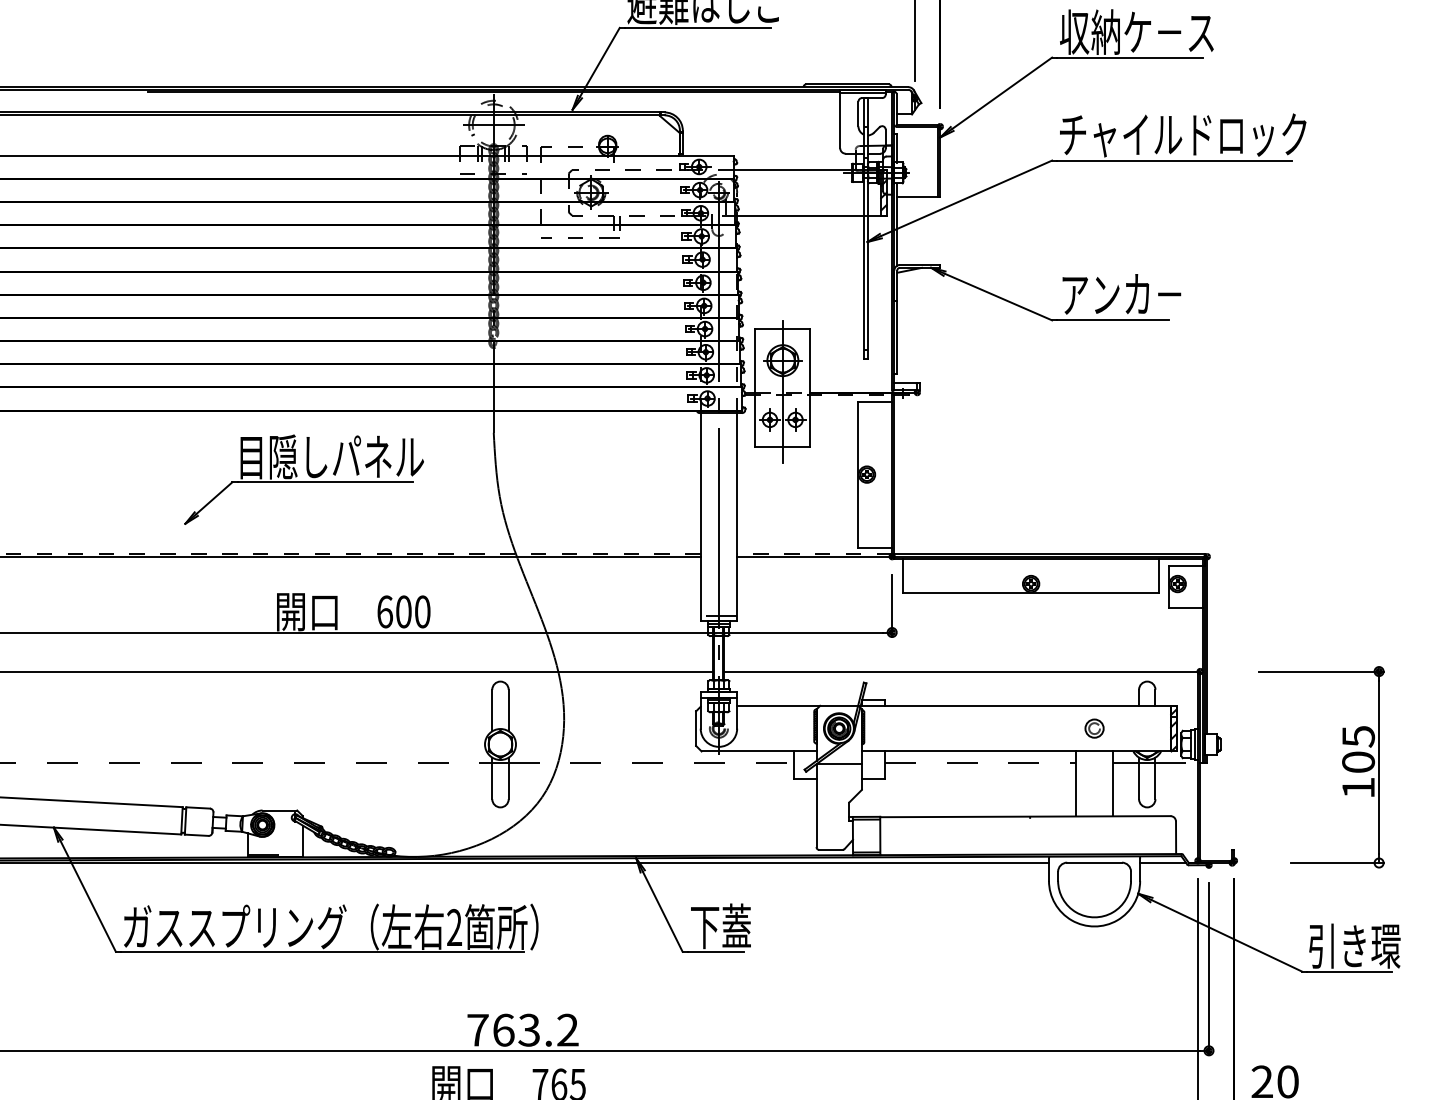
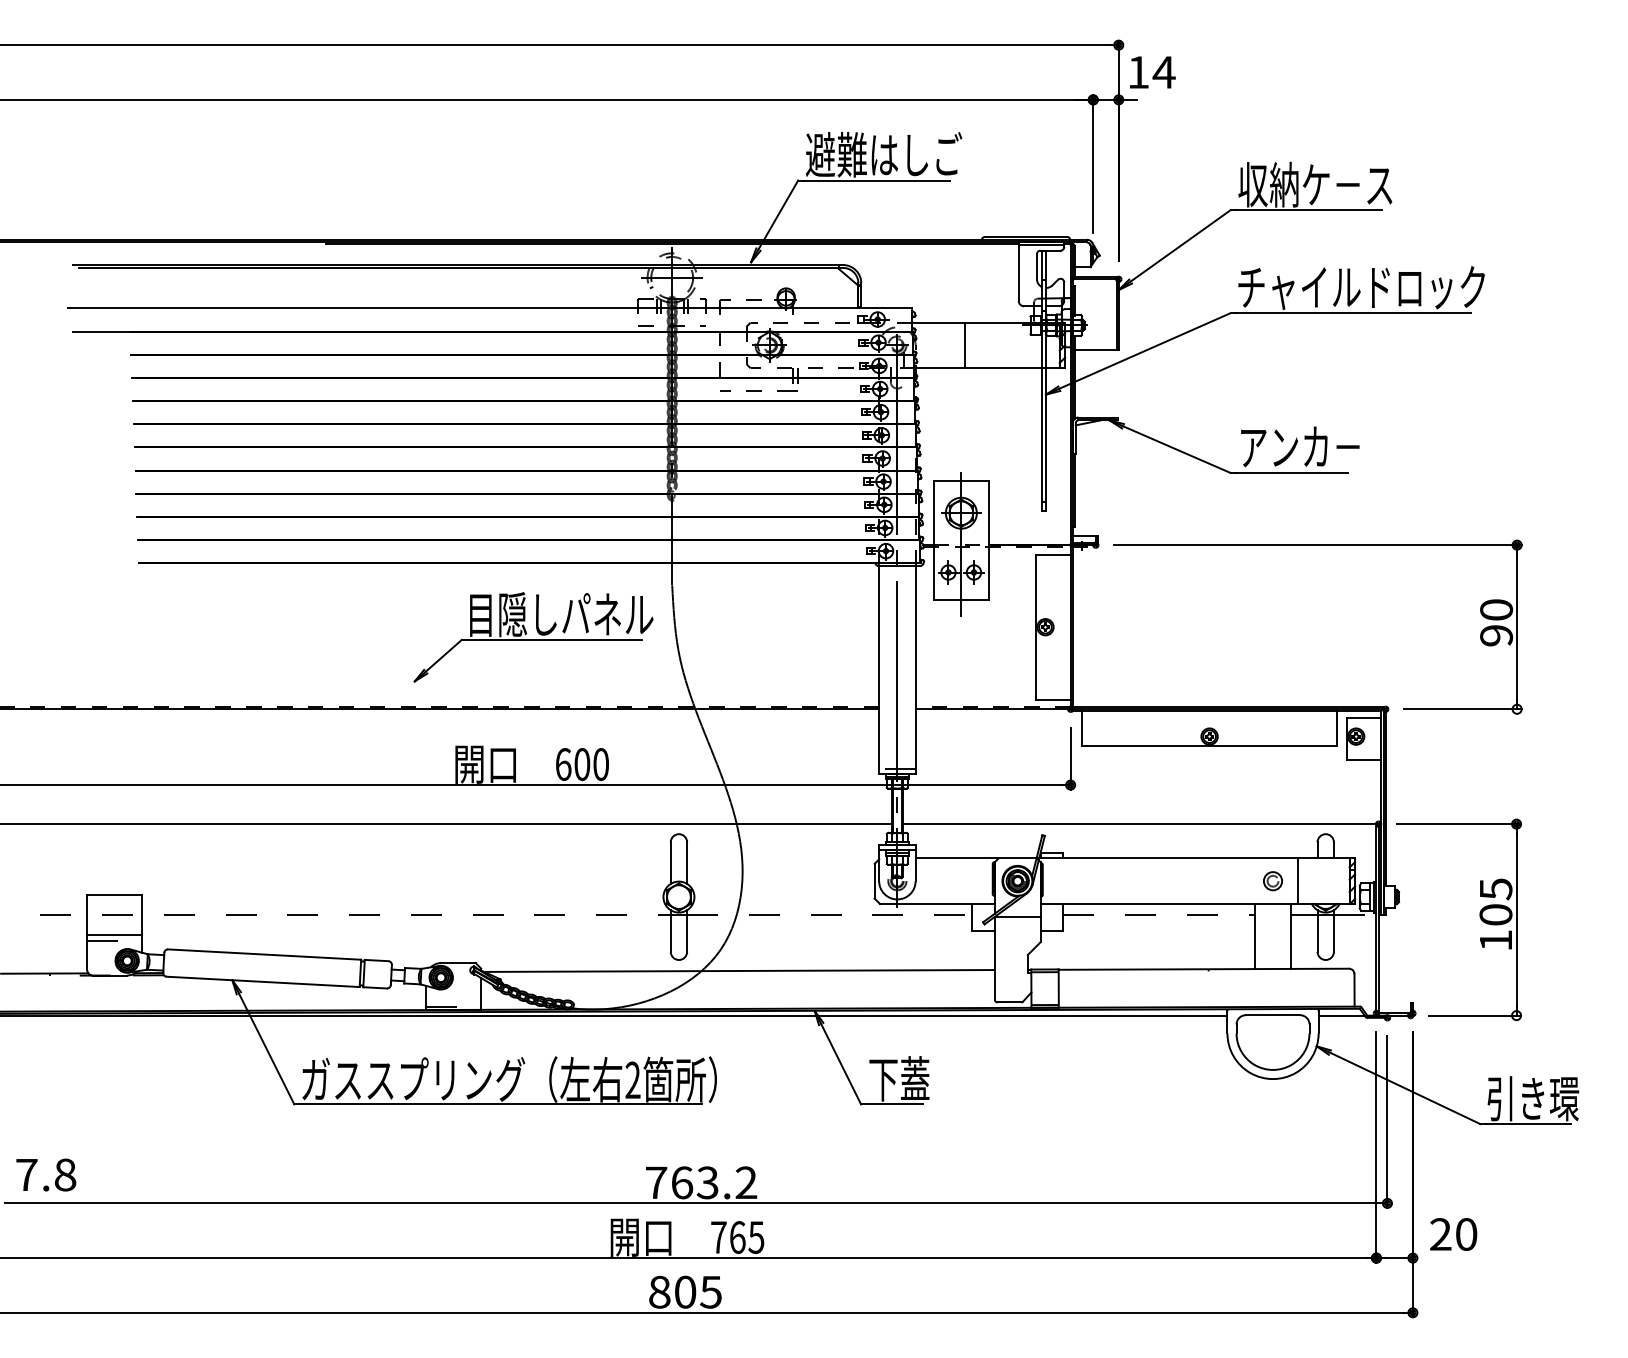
line: (786, 192) -> (964, 345), added
part: (1139, 392) -> (1317, 545), added
part: (304, 479) -> (533, 637), moved
line: (1120, 728) -> (1298, 881), added
part: (1342, 764) -> (1479, 917), moved
line: (561, 817) -> (739, 970), added

